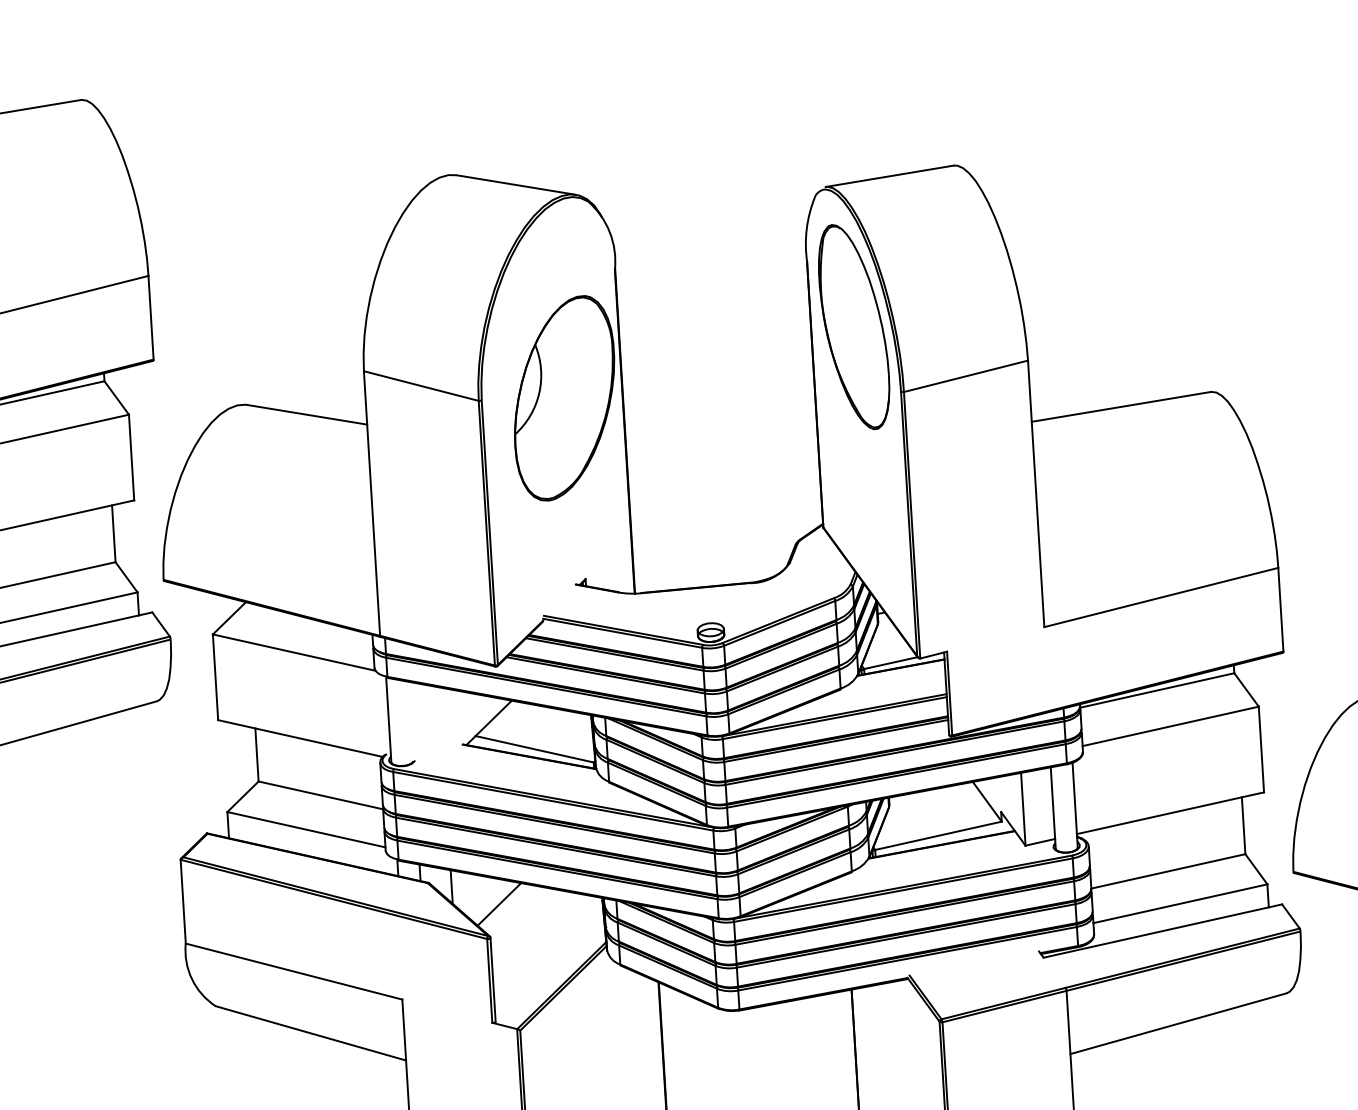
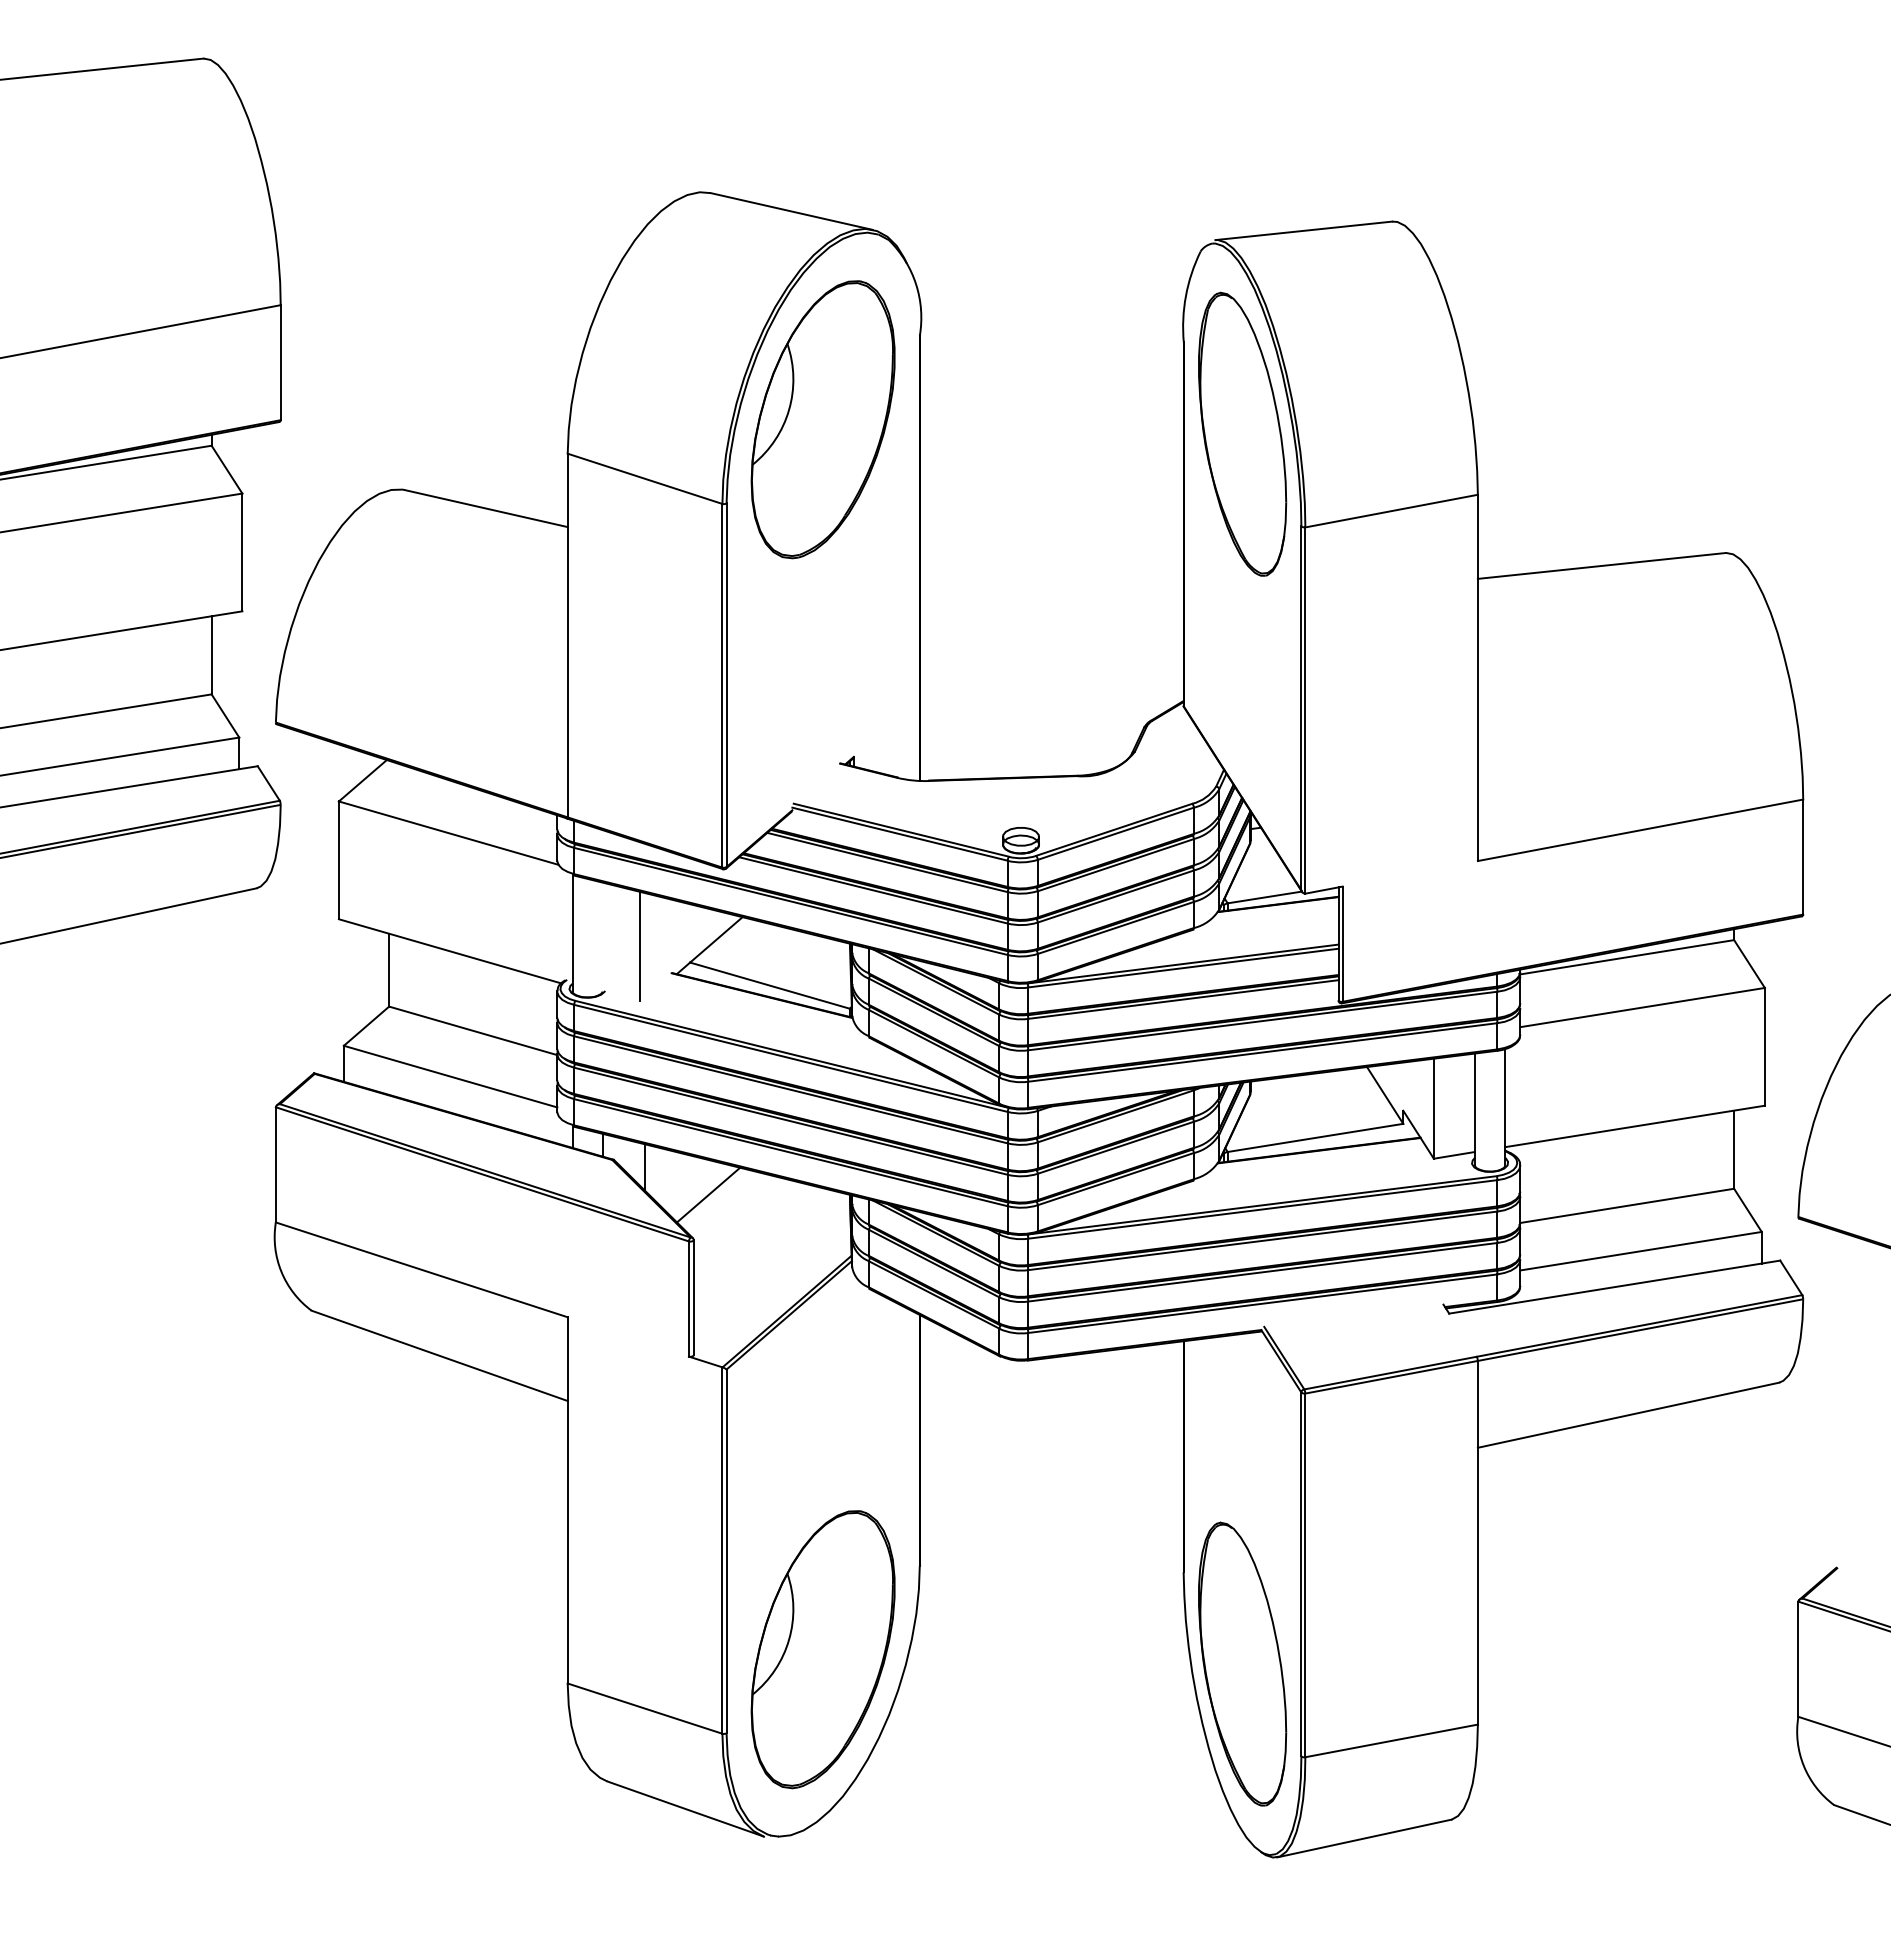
part: (564, 398) -> (822, 419), moved
line: (438, 725) -> (639, 945), added

